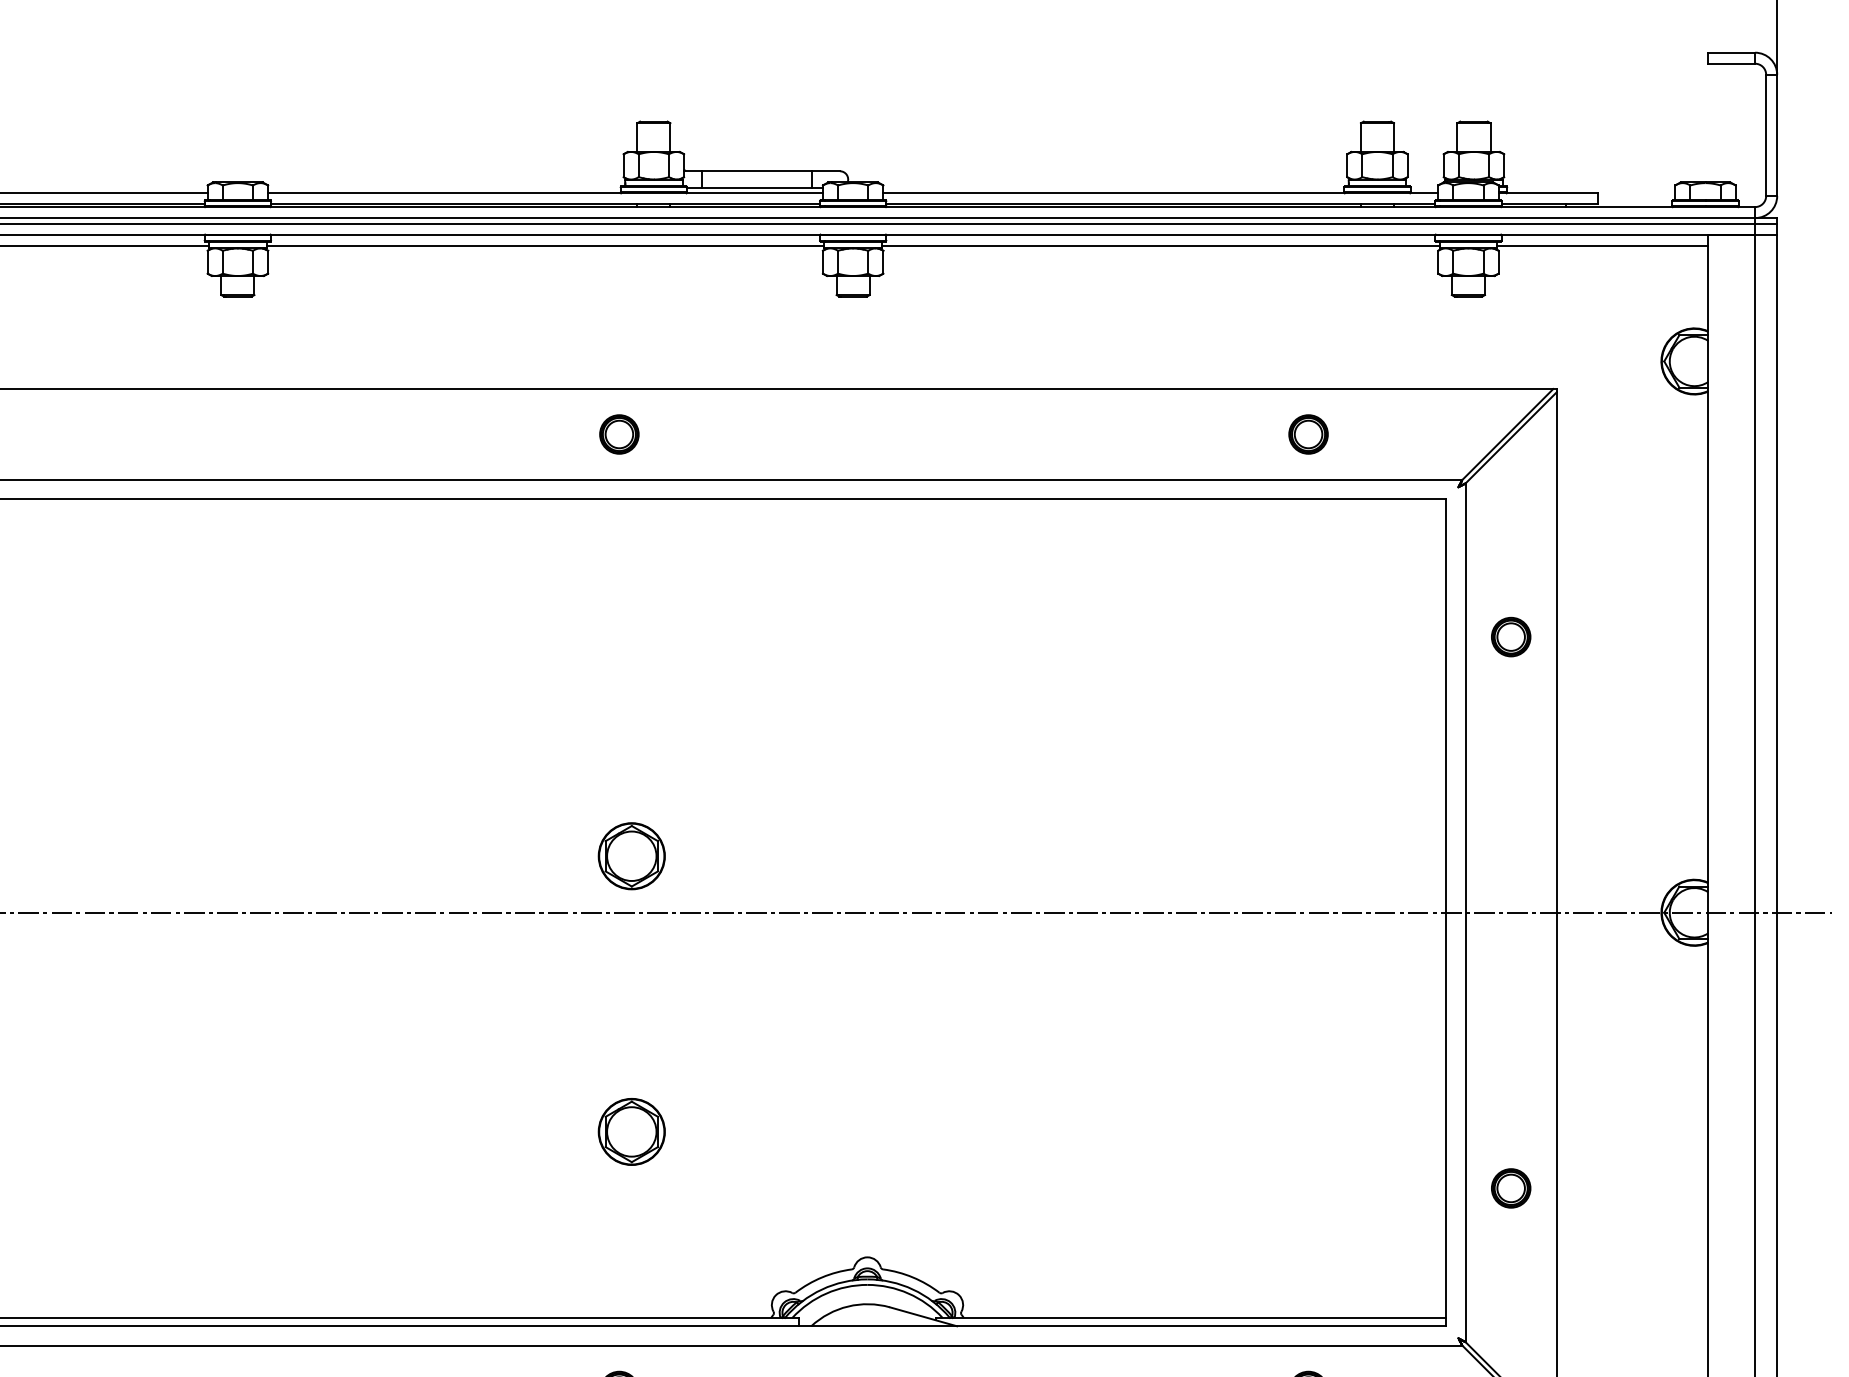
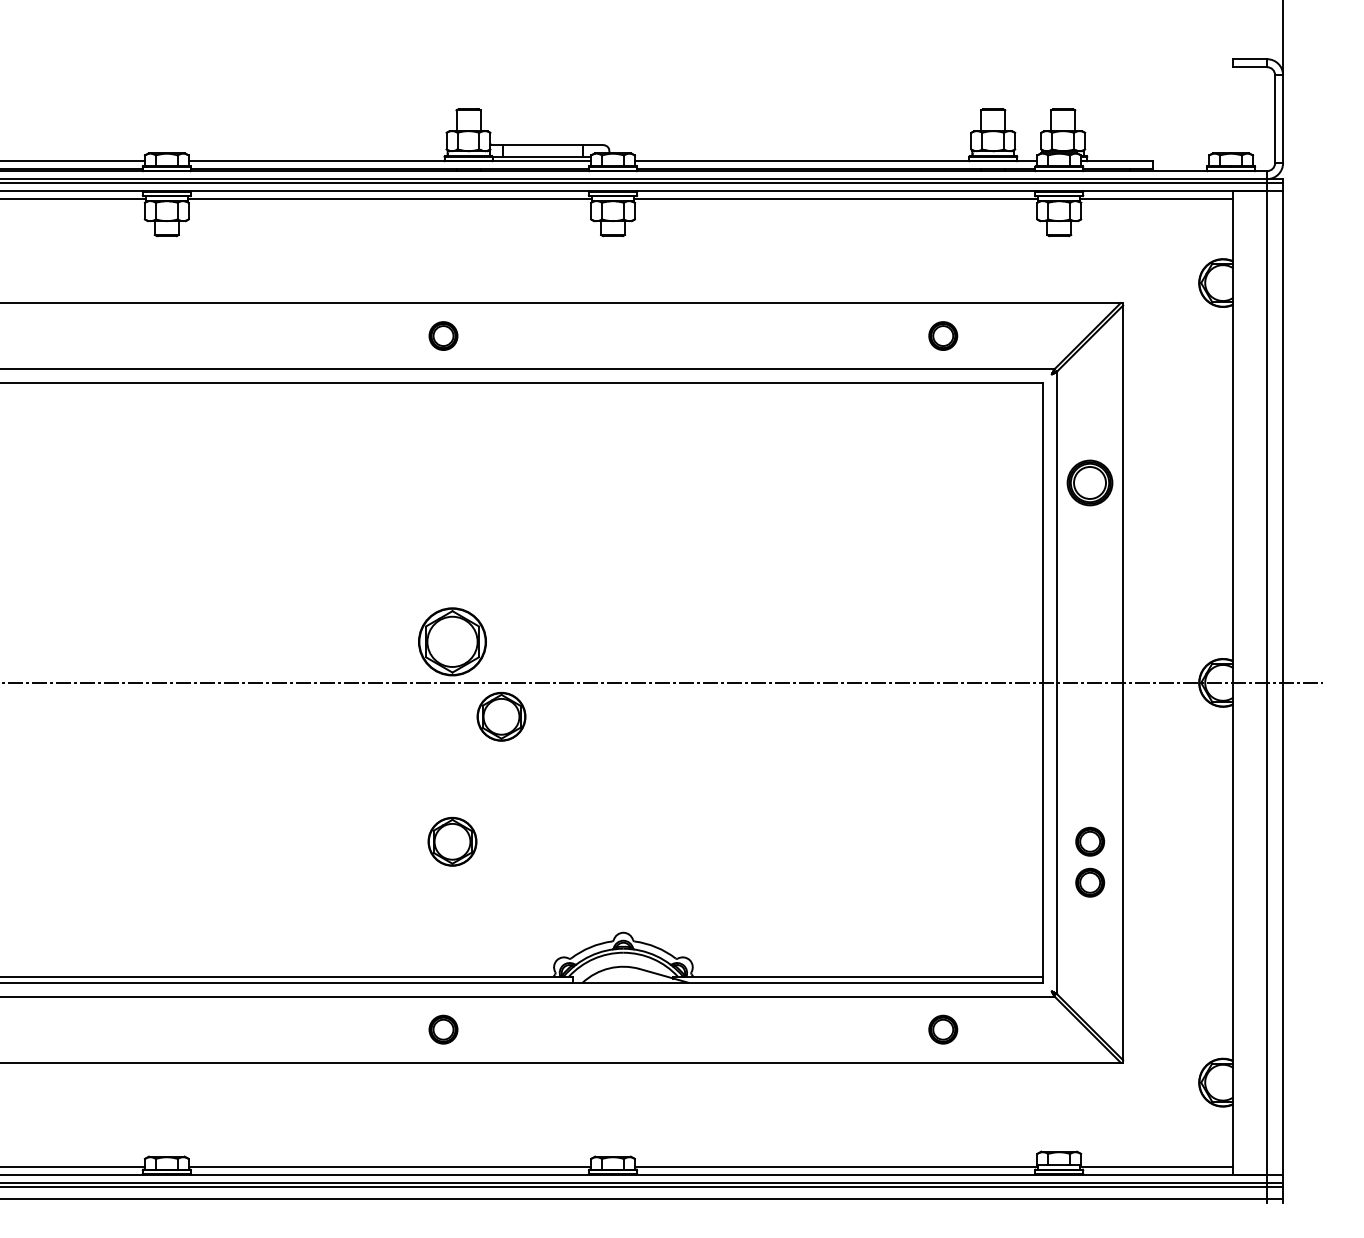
part: (1511, 636) -> (1090, 482), size x1.6
part: (631, 855) -> (452, 641), size x1.4
part: (699, 959) -> (501, 716), added
part: (1511, 1131) -> (1090, 841), added

